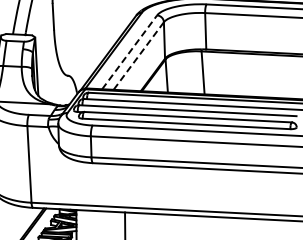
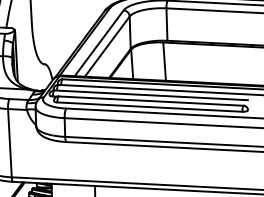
line: (129, 52) -> (99, 43), dashed -> solid
line: (138, 56) -> (107, 47), dashed -> solid

